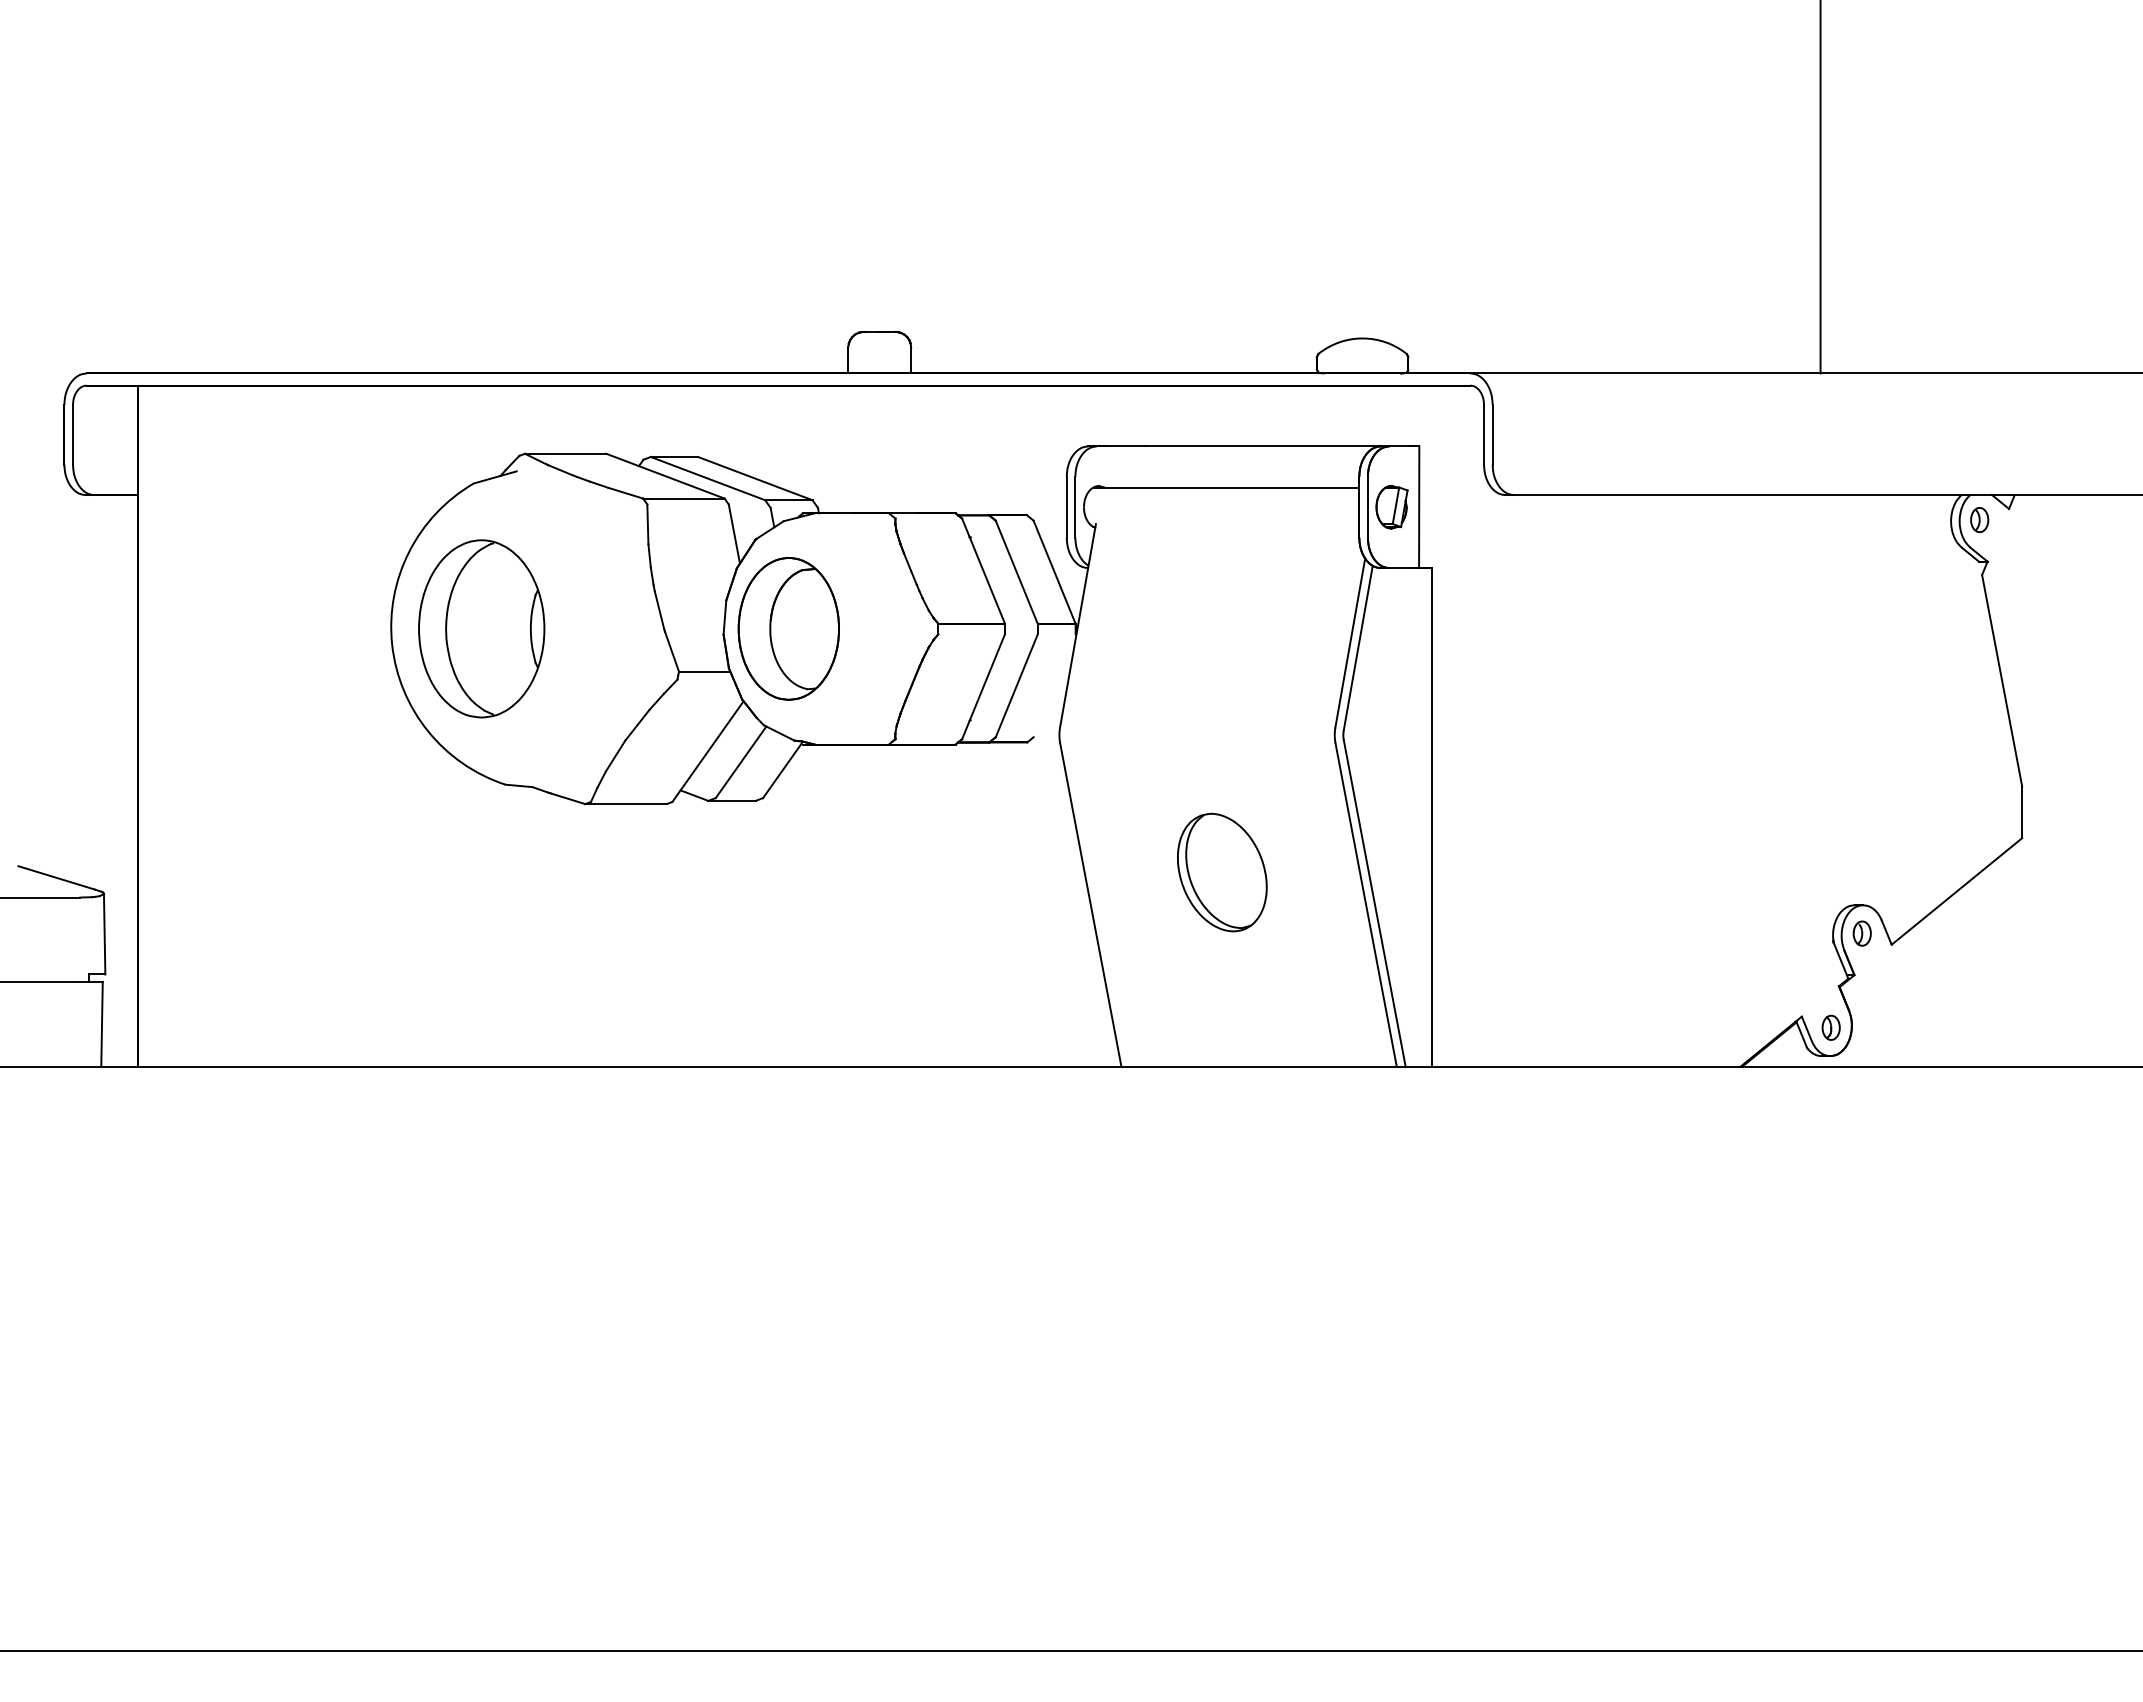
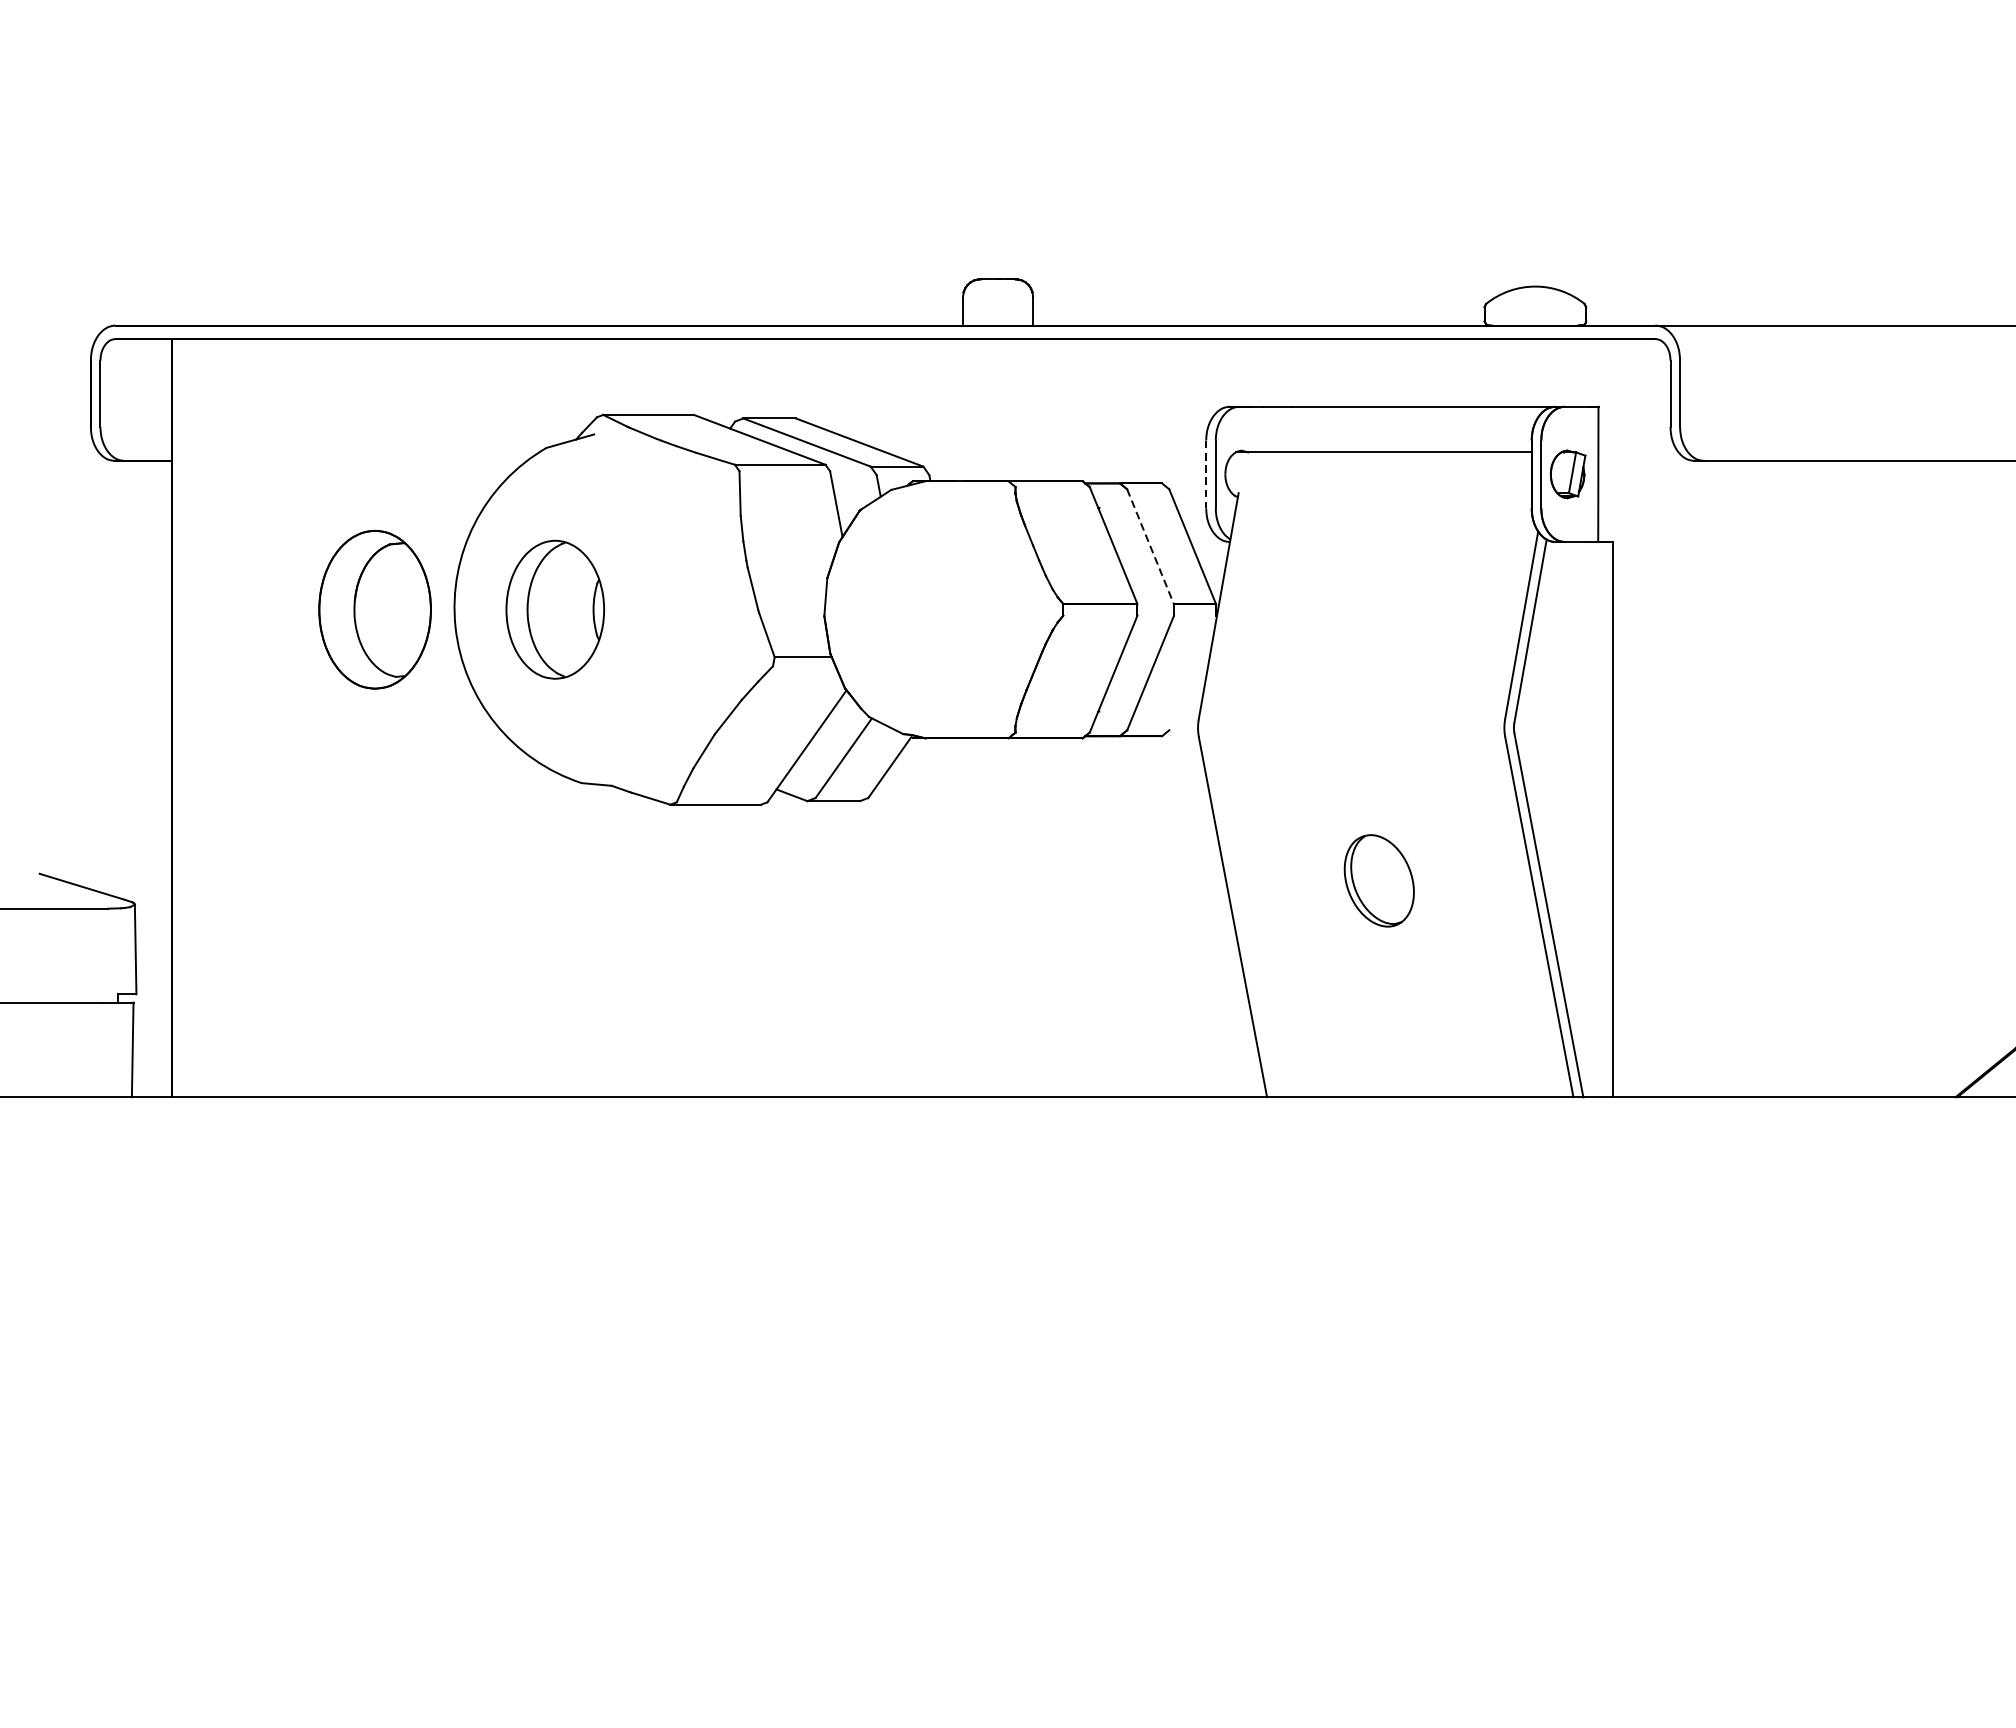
line: (1066, 507) -> (1205, 474), solid -> dashed
line: (1016, 572) -> (1150, 547), solid -> dashed
part: (481, 628) -> (554, 609), size x0.7
part: (788, 628) -> (374, 609), moved
part: (1222, 872) -> (1379, 880), size x0.7

